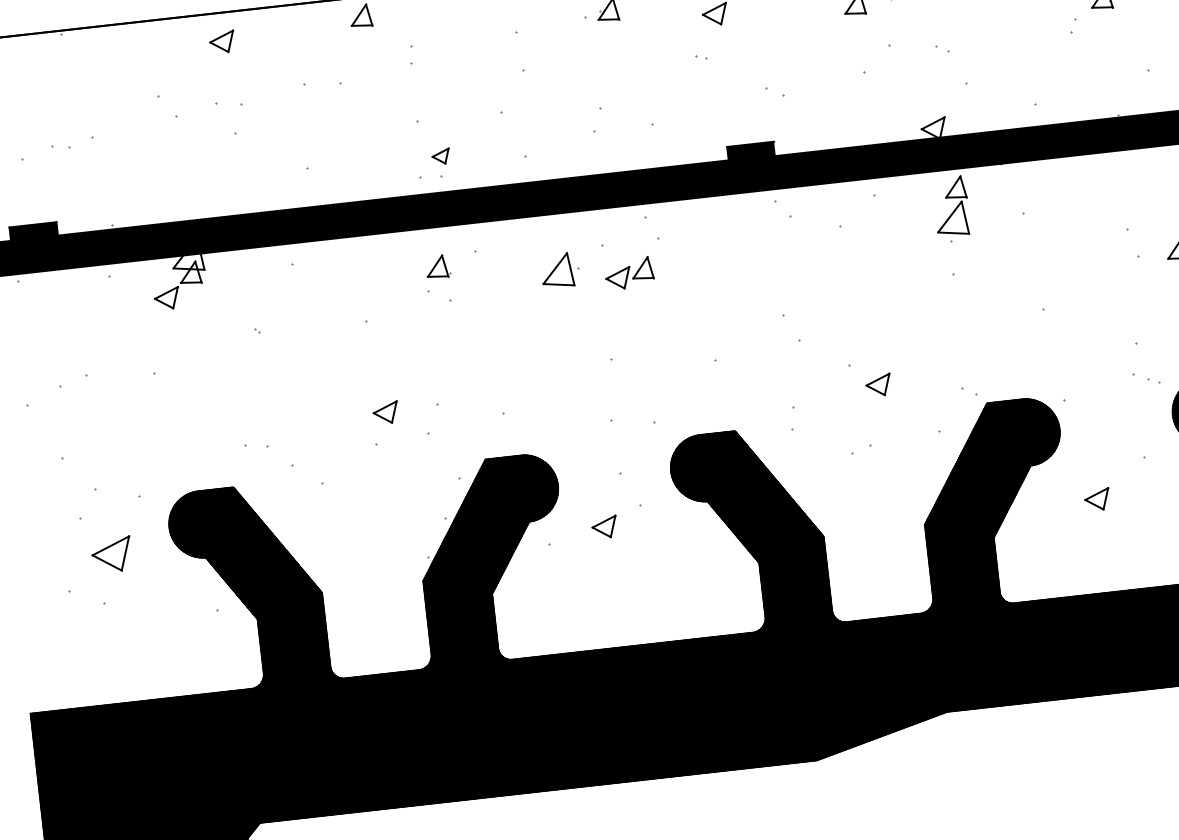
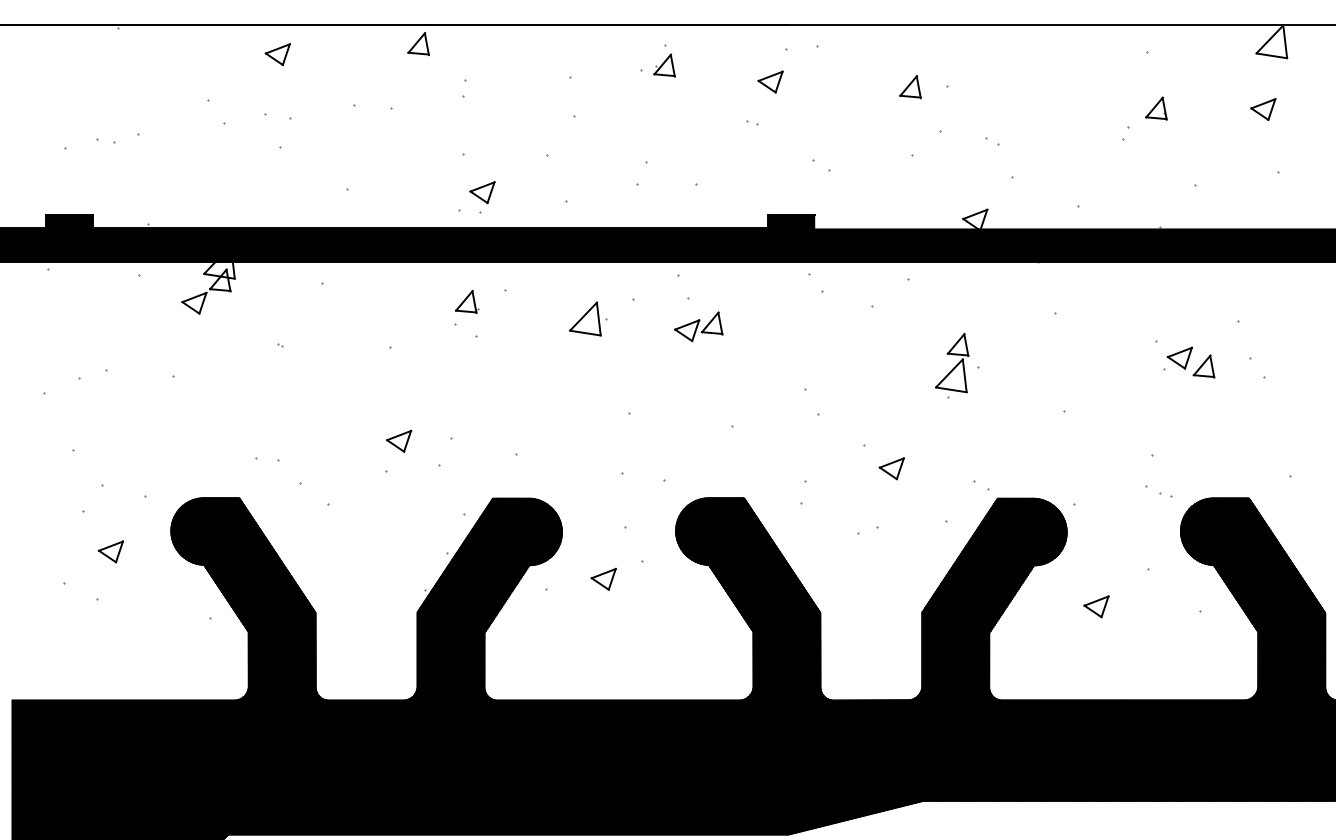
part: (441, 156) -> (482, 192), size x1.43
part: (952, 208) -> (952, 365), moved
part: (1152, 242) -> (1179, 357), added
part: (629, 273) -> (698, 326), moved
part: (111, 554) -> (110, 551), size x0.62

